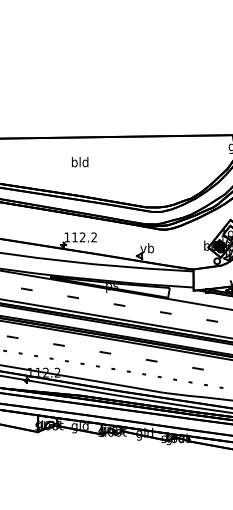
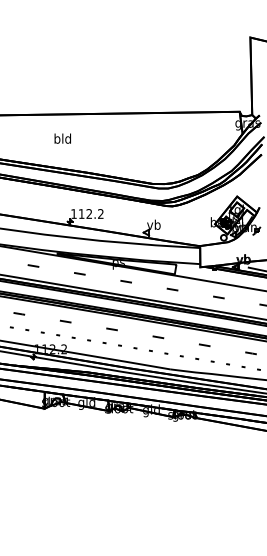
text: (79, 161) -> (62, 138), moved

